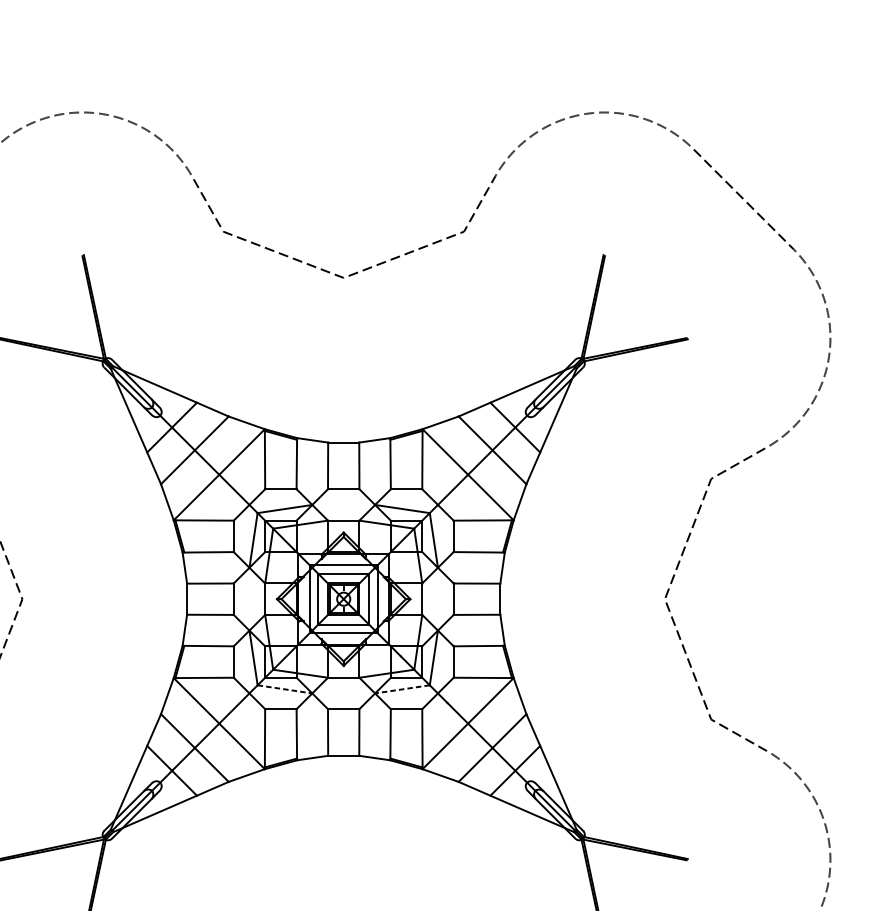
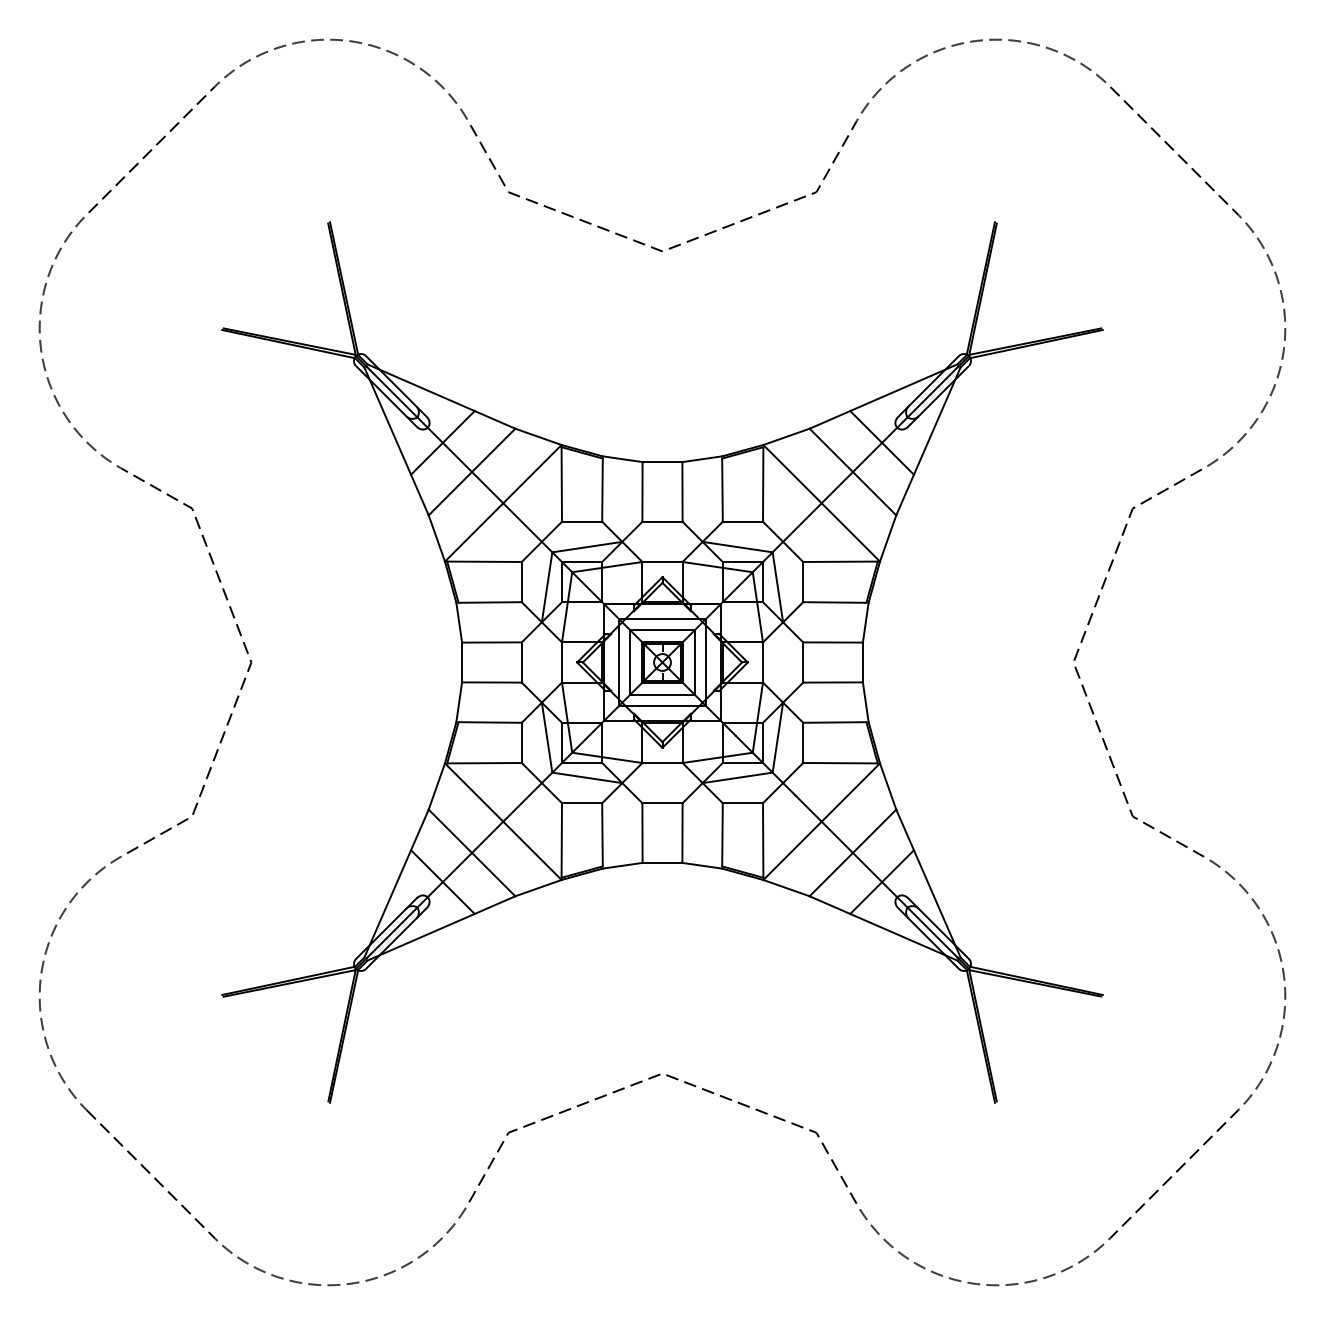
line: (285, 689) -> (587, 777), dashed -> solid
line: (402, 689) -> (737, 777), dashed -> solid

